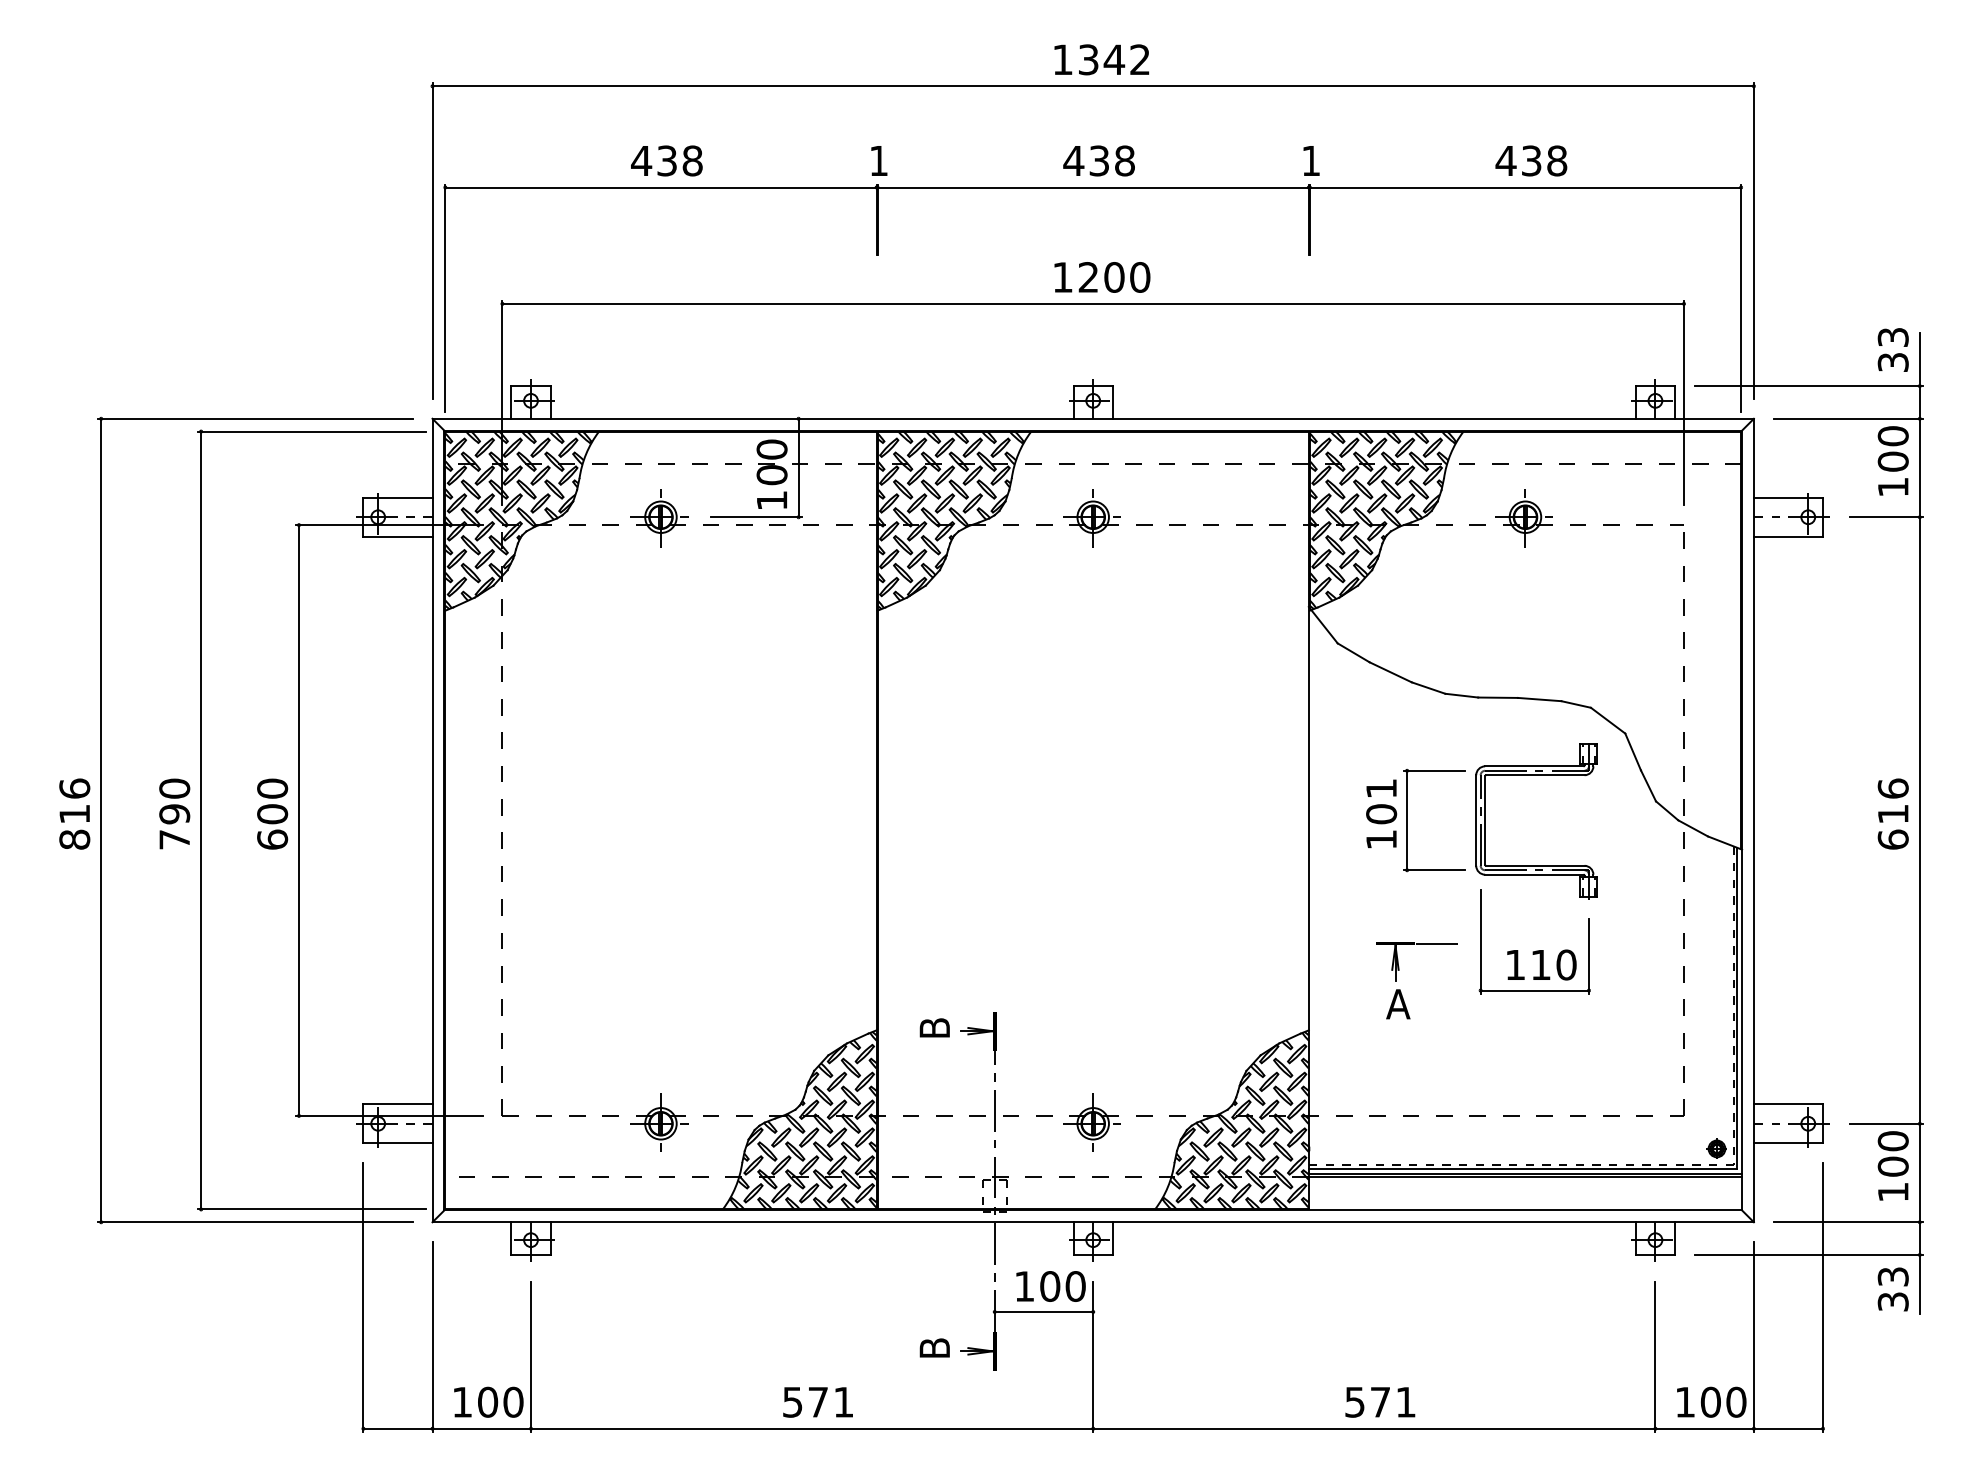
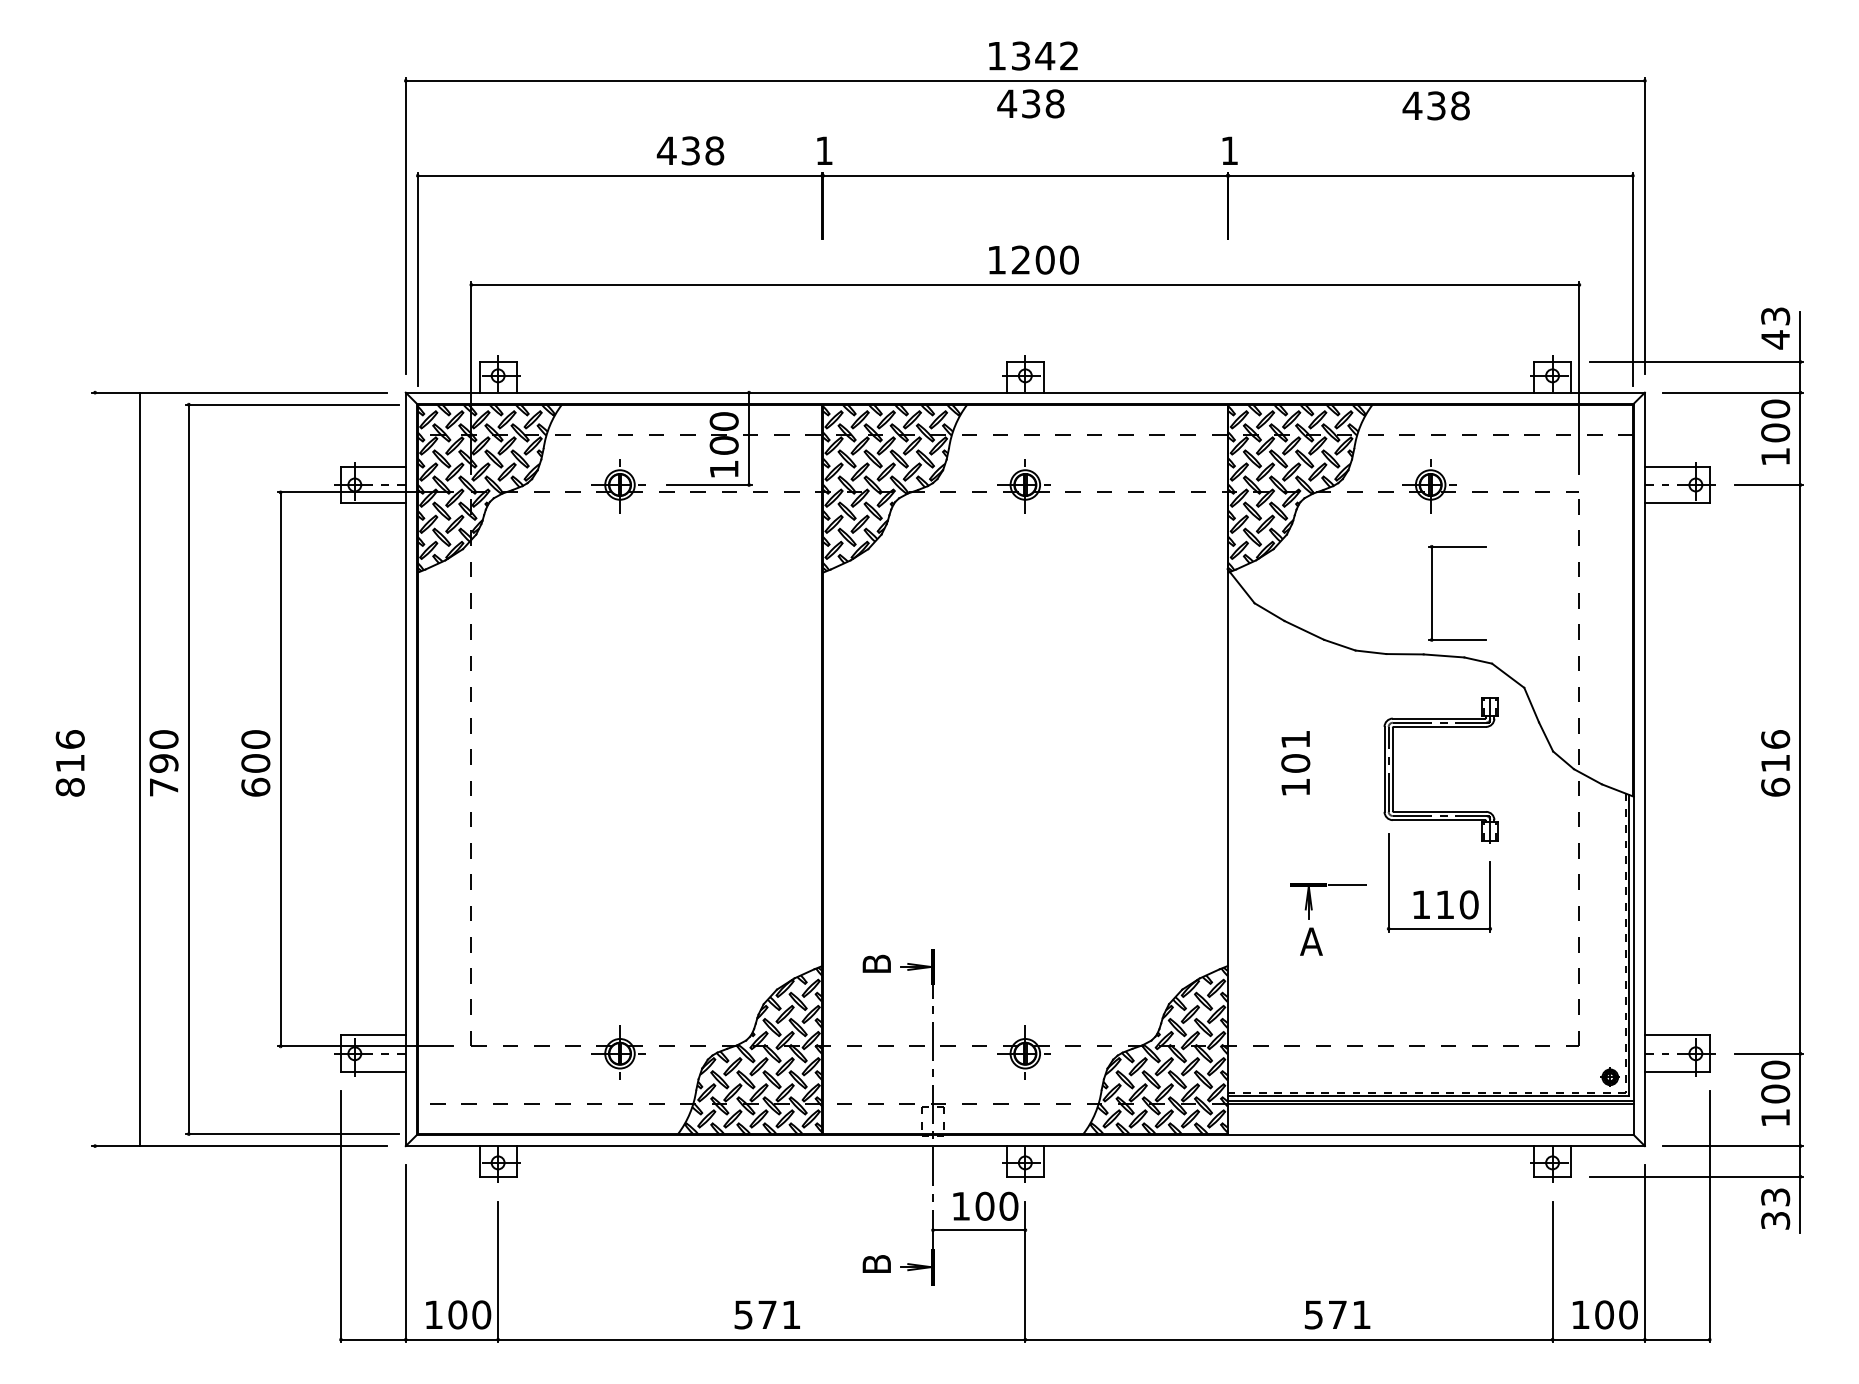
text: (666, 160) -> (690, 150), moved
text: (1098, 160) -> (1030, 103), moved
text: (1530, 160) -> (1435, 105), moved
text: (1893, 362) -> (1775, 339), 33 -> 43
line: (101, 820) -> (140, 769), moved
part: (1407, 820) -> (1432, 593), moved
text: (1380, 1401) -> (1337, 1314), moved

